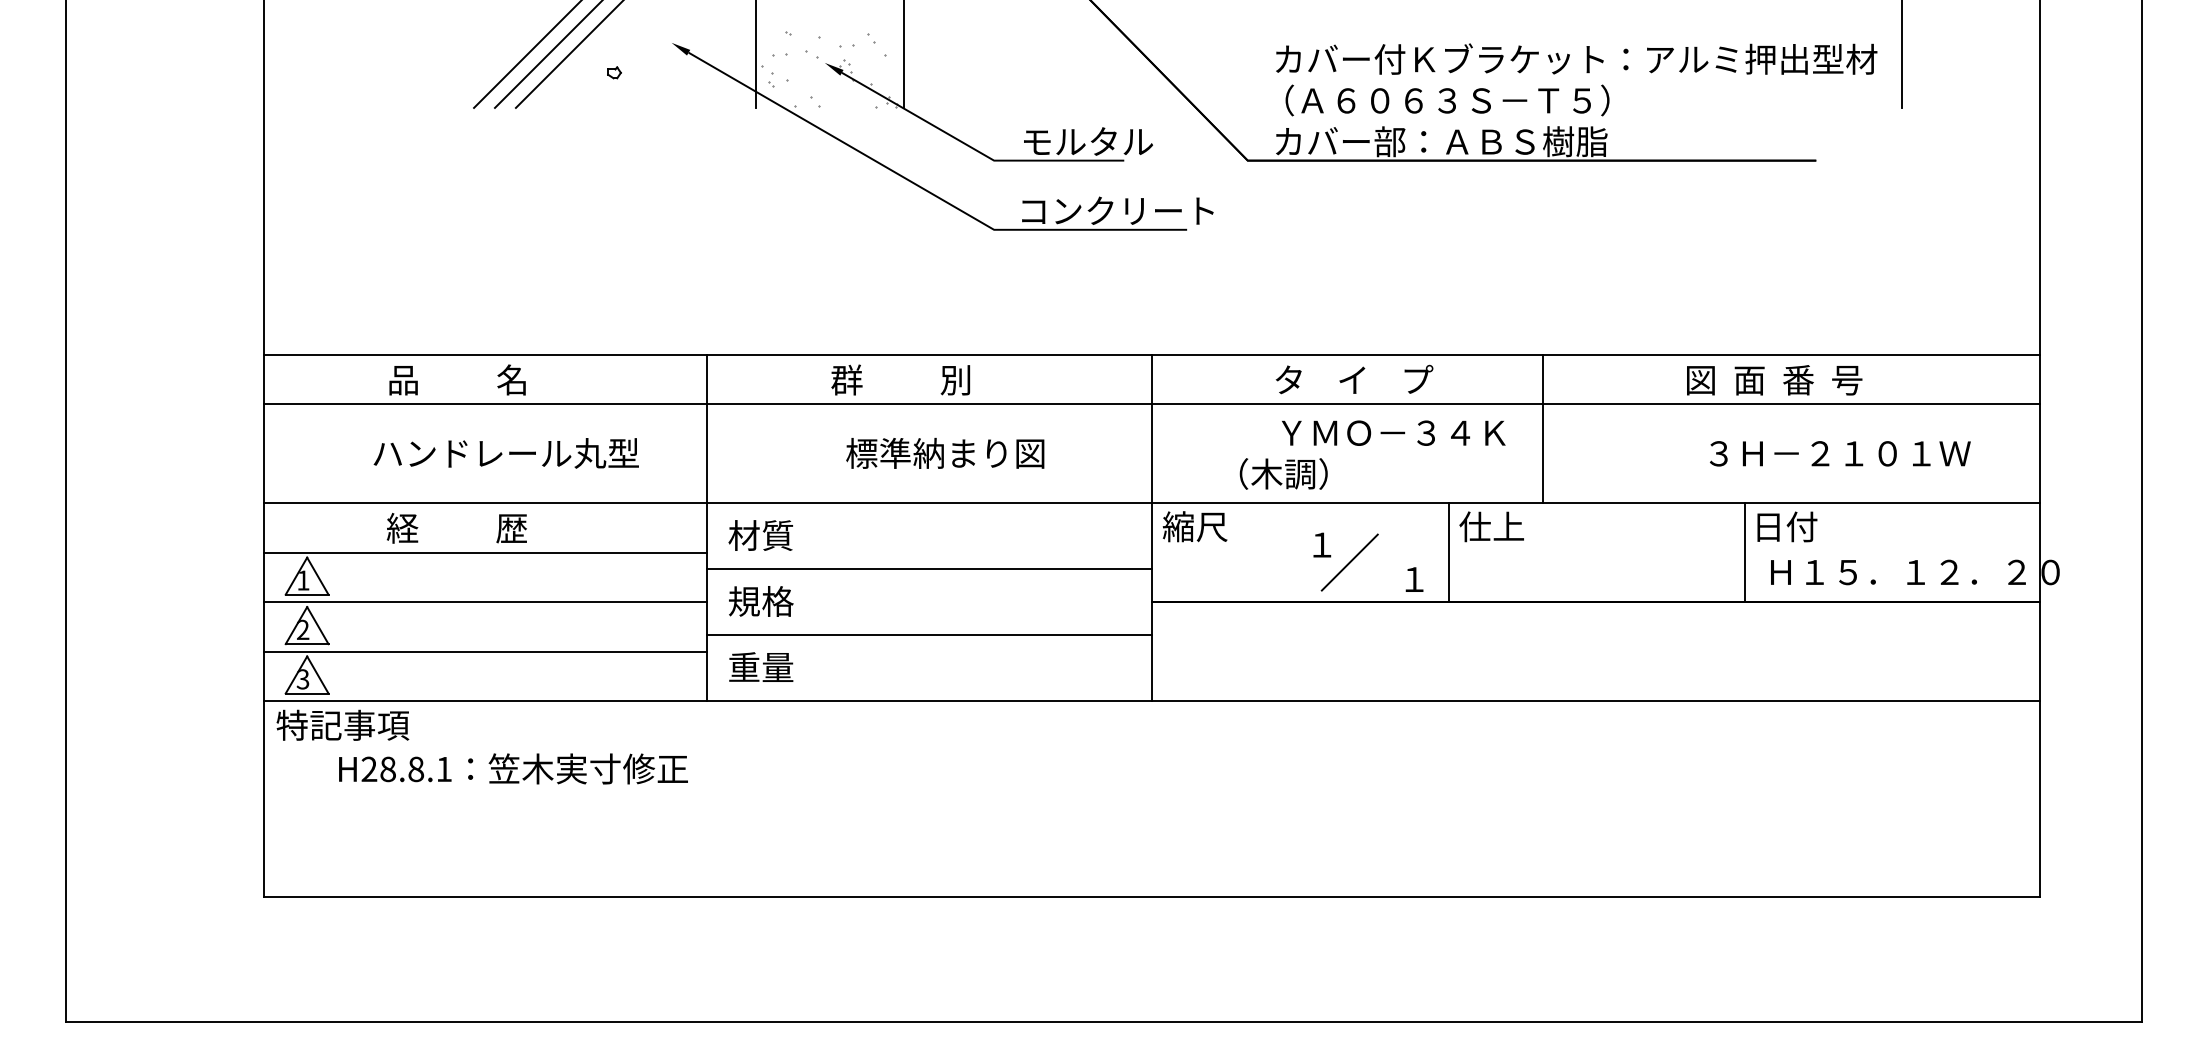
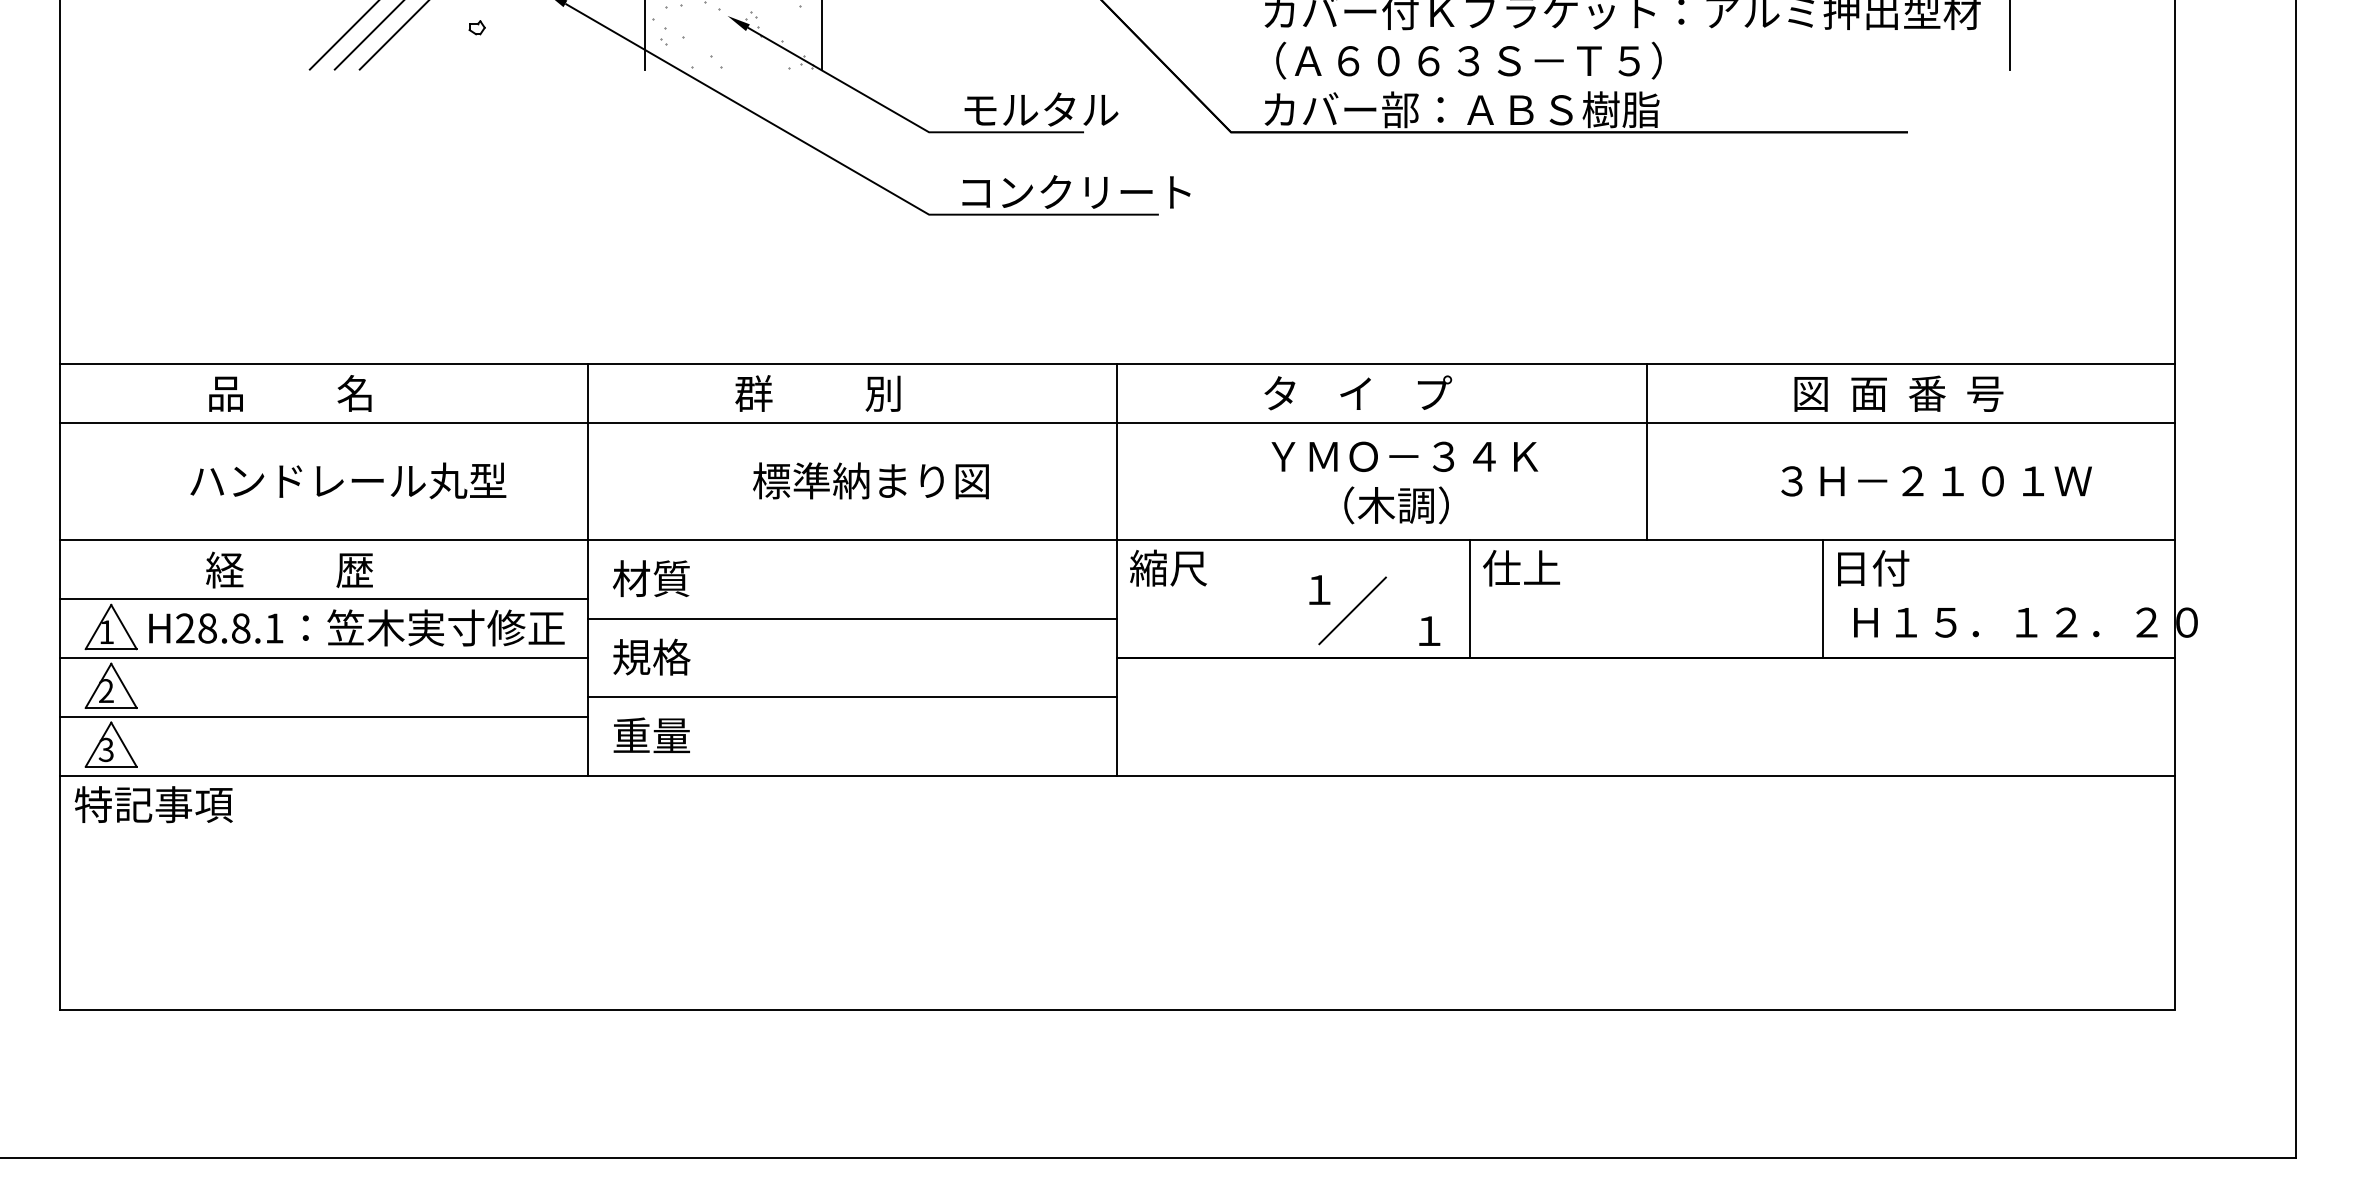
text: (1774, 380) -> (1898, 394), moved
line: (1542, 429) -> (1646, 452), moved
text: (1283, 473) -> (1396, 504), moved
text: (513, 768) -> (356, 627), moved

